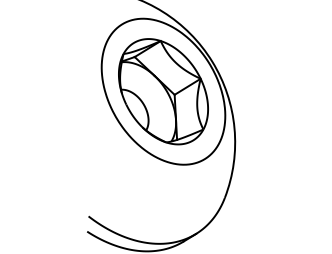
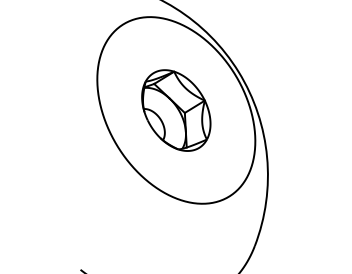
part: (163, 91) -> (176, 110), size x0.6

